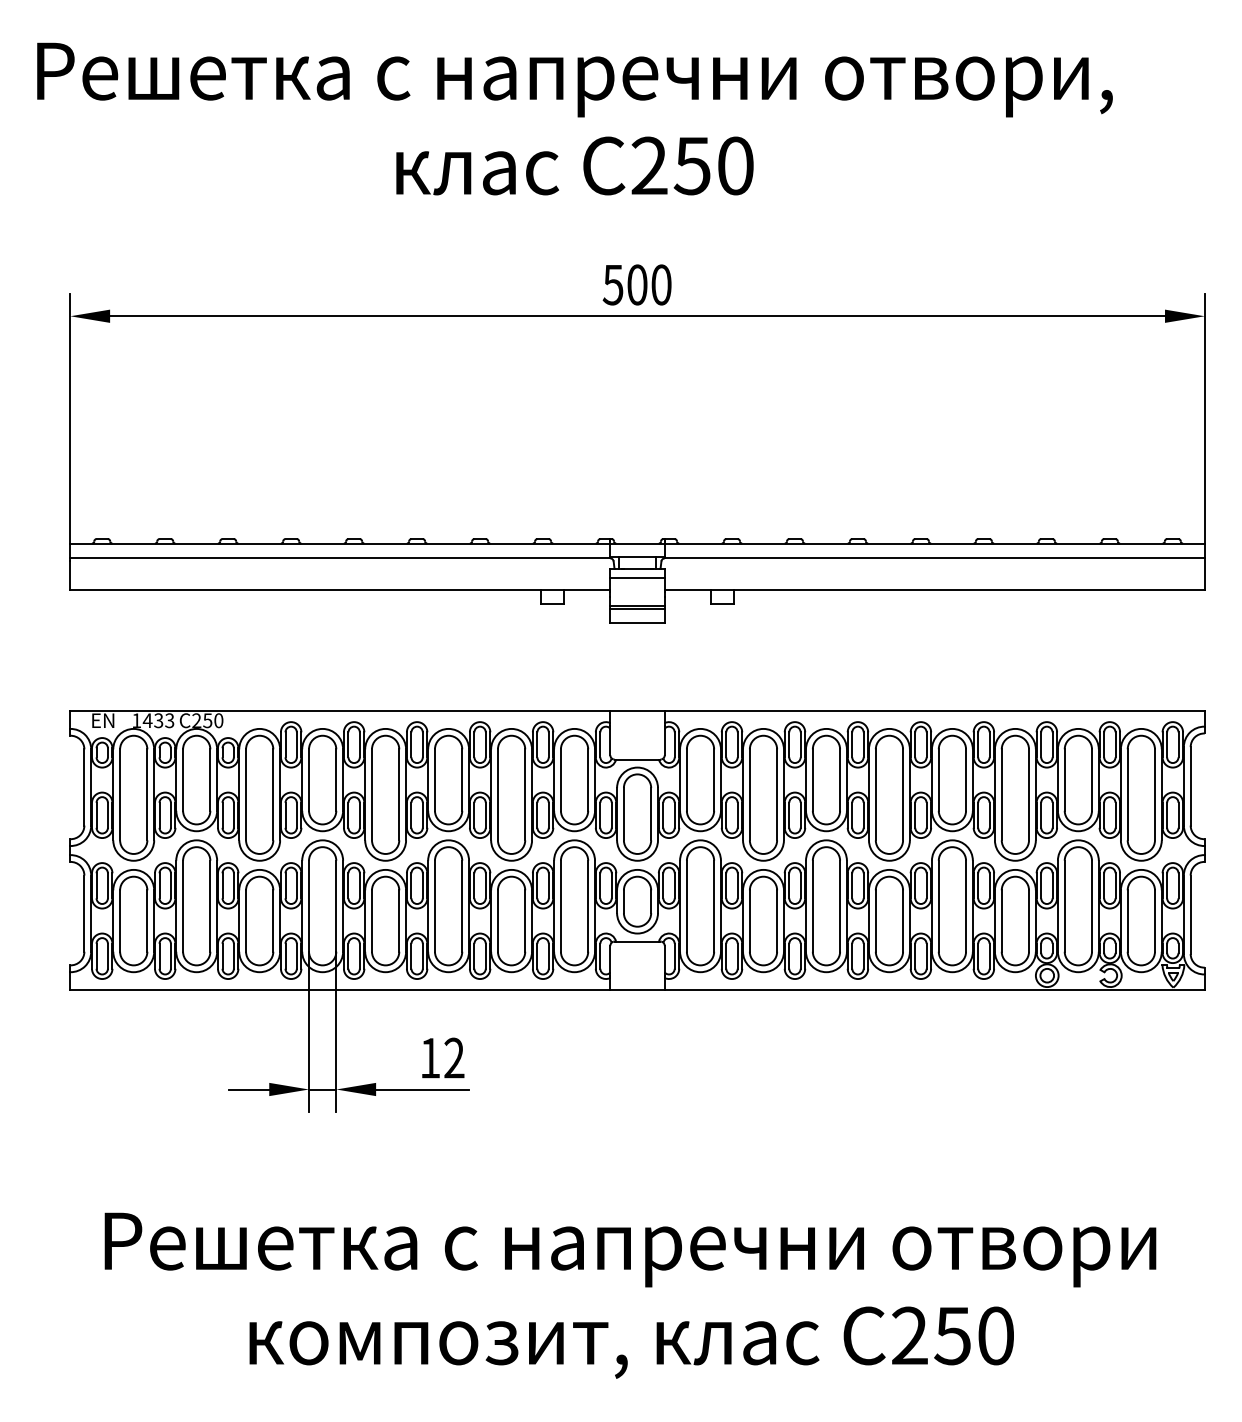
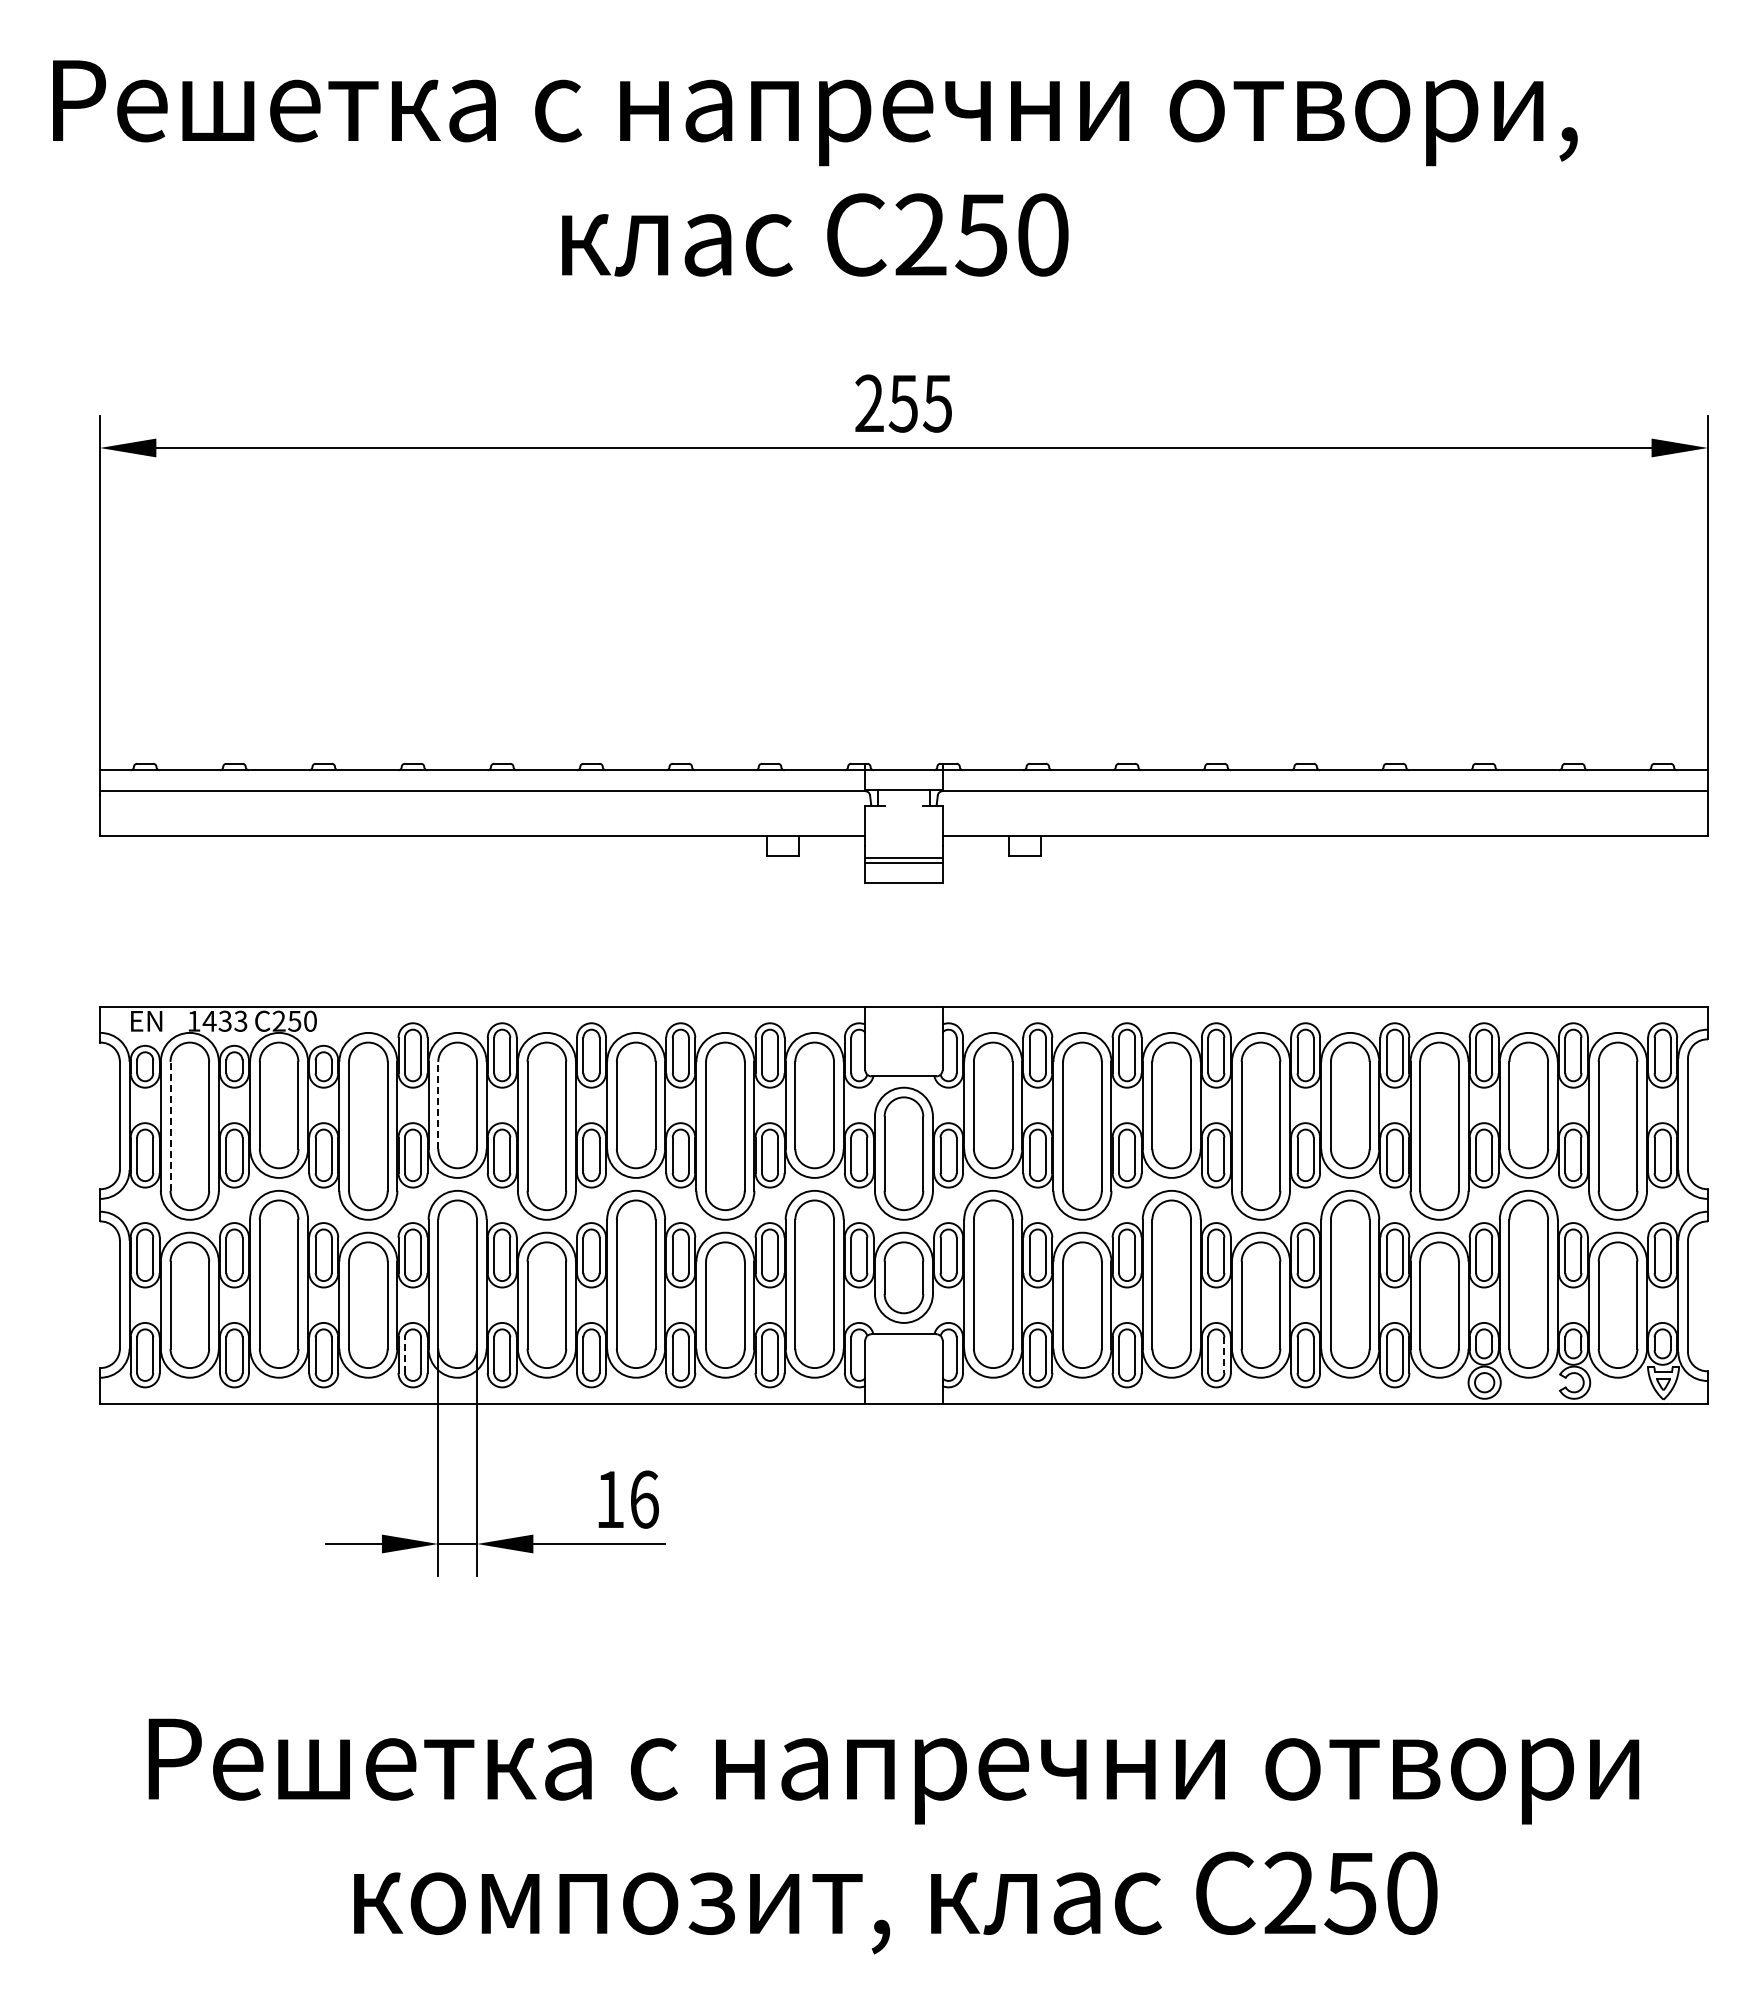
text: (637, 284) -> (903, 403), 500 -> 255
line: (637, 568) -> (903, 805), removed
line: (637, 577) -> (903, 818), removed
line: (309, 780) -> (438, 1105), solid -> dashed
line: (120, 794) -> (170, 1125), solid -> dashed
line: (285, 956) -> (404, 1355), solid -> dashed
line: (863, 956) -> (1224, 1355), solid -> dashed
text: (454, 1058) -> (644, 1499), 12 -> 16

